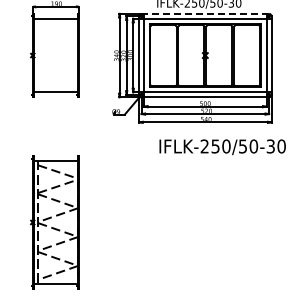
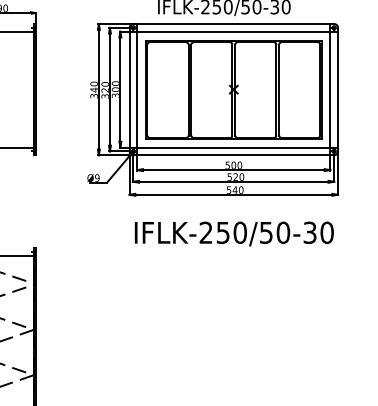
line: (205, 13) -> (234, 23), dashed -> solid
text: (222, 147) -> (234, 234), moved

